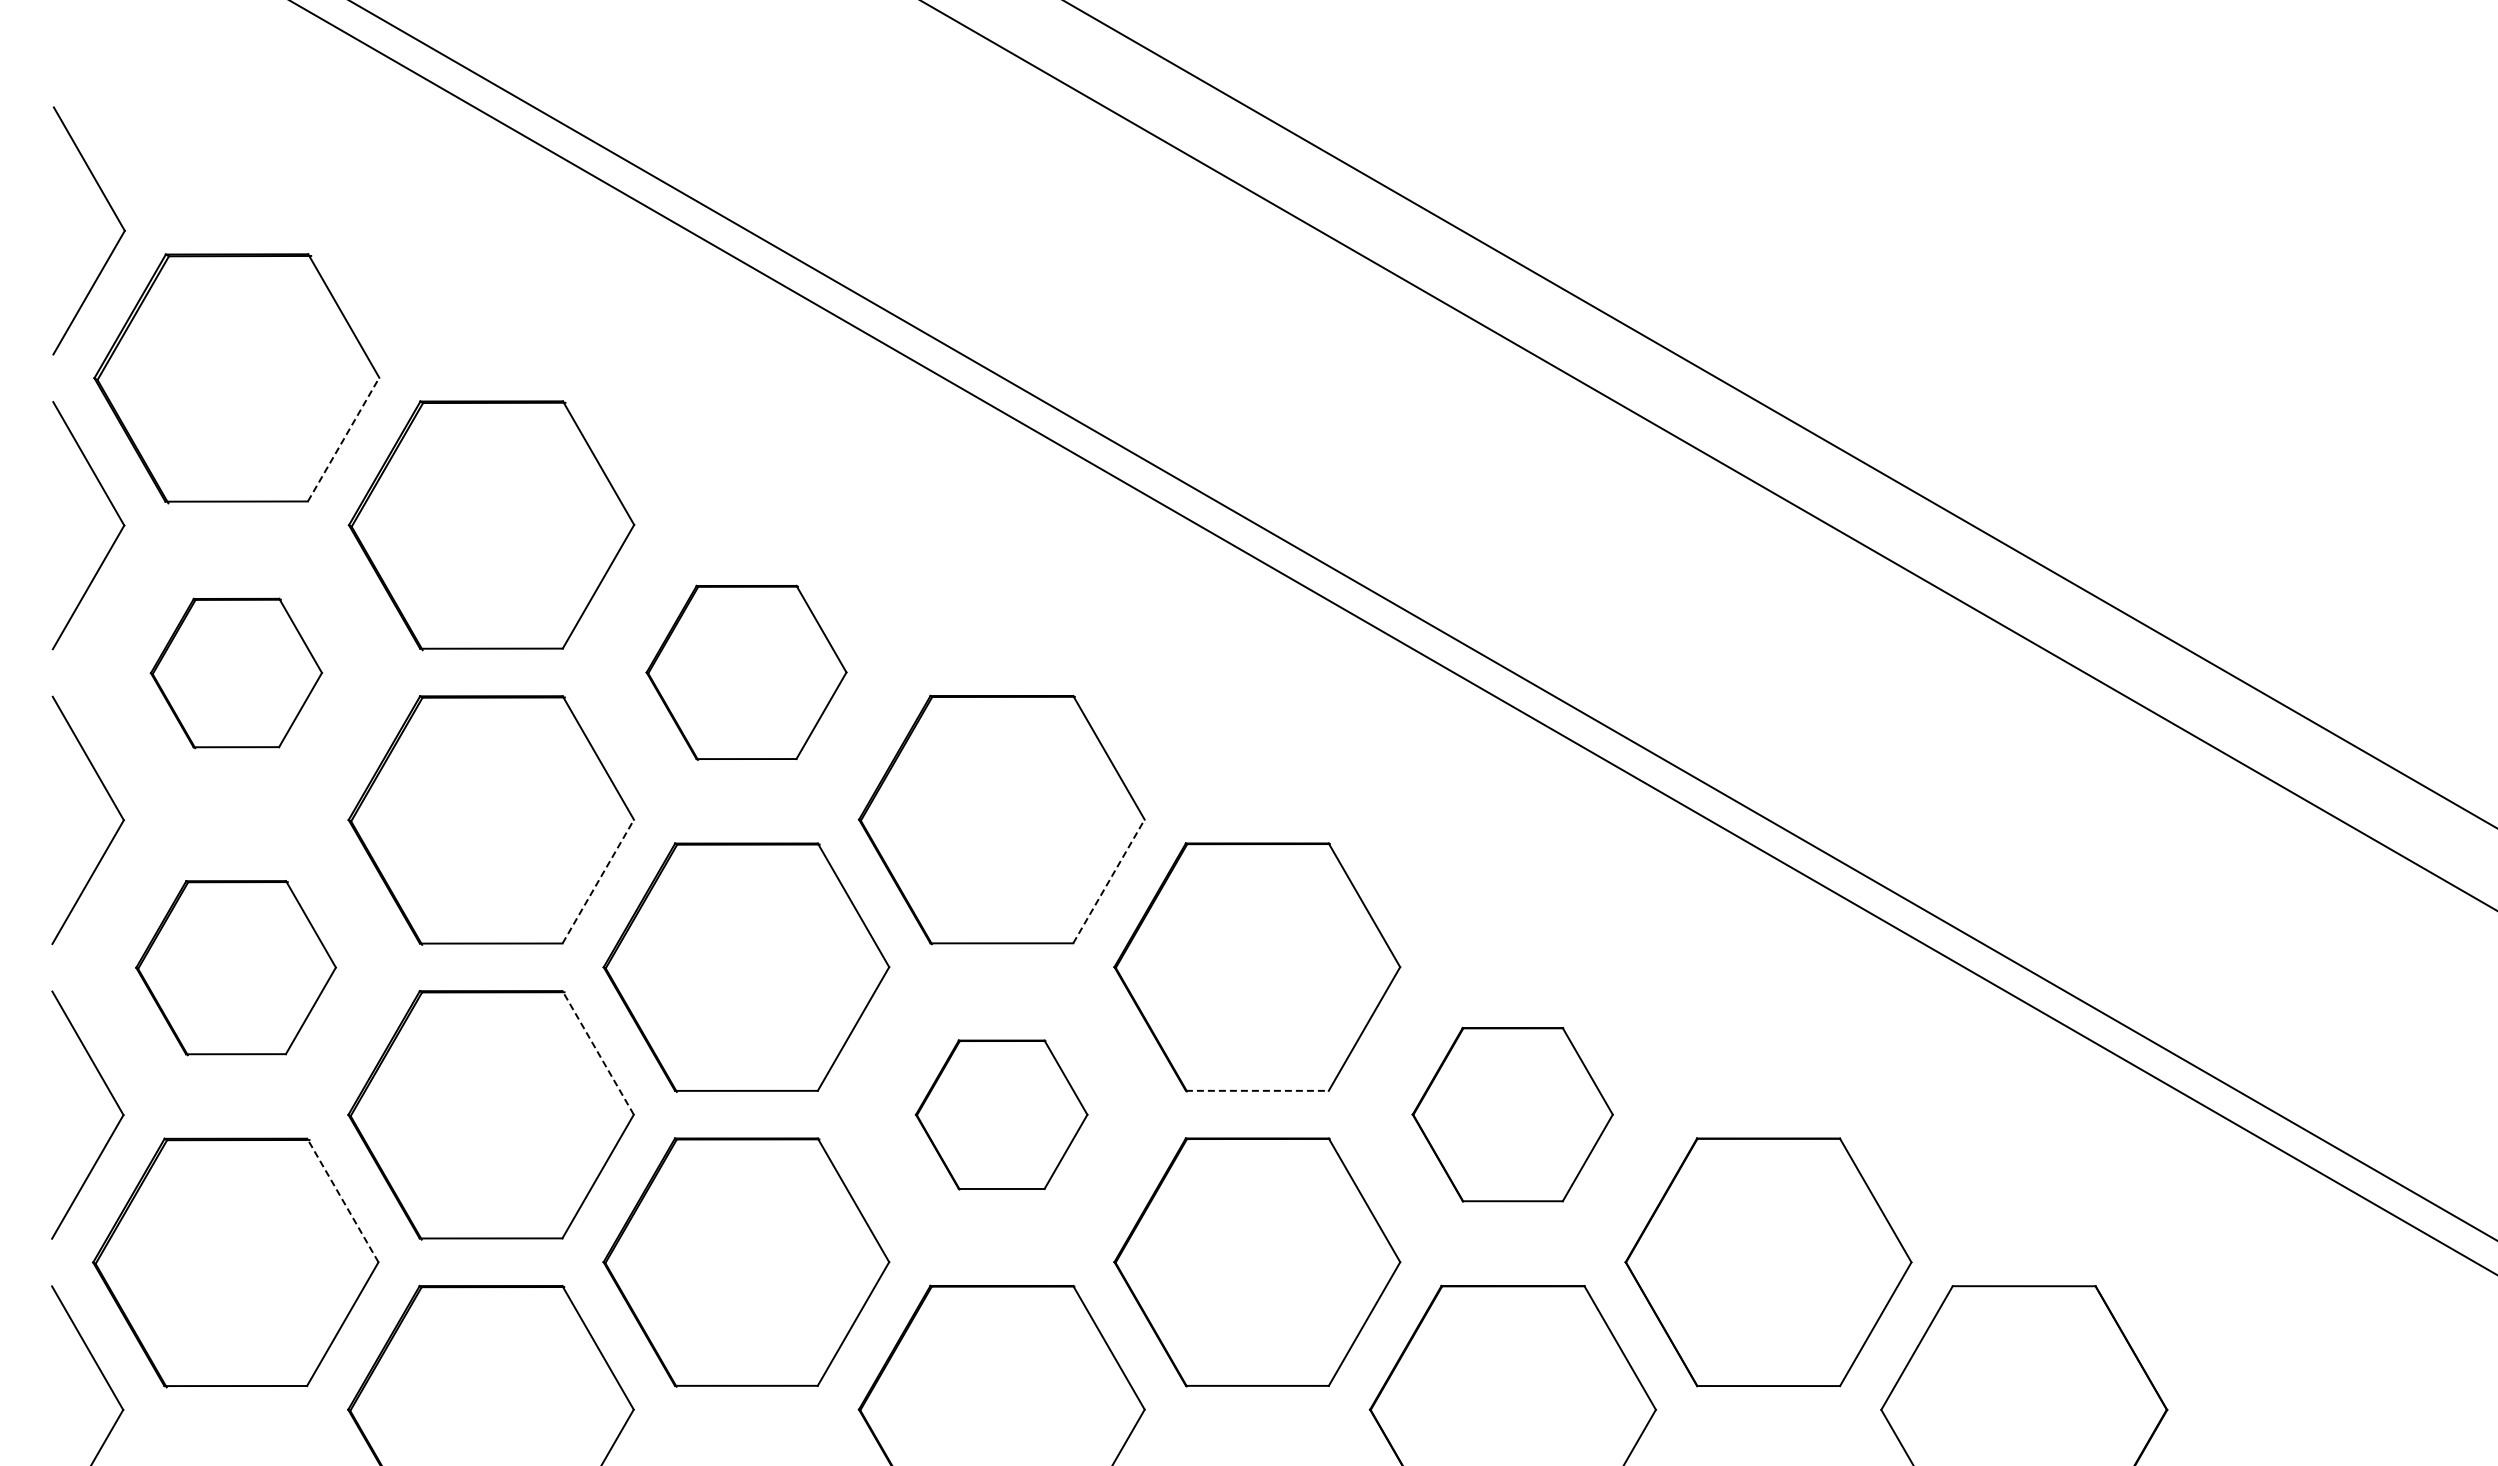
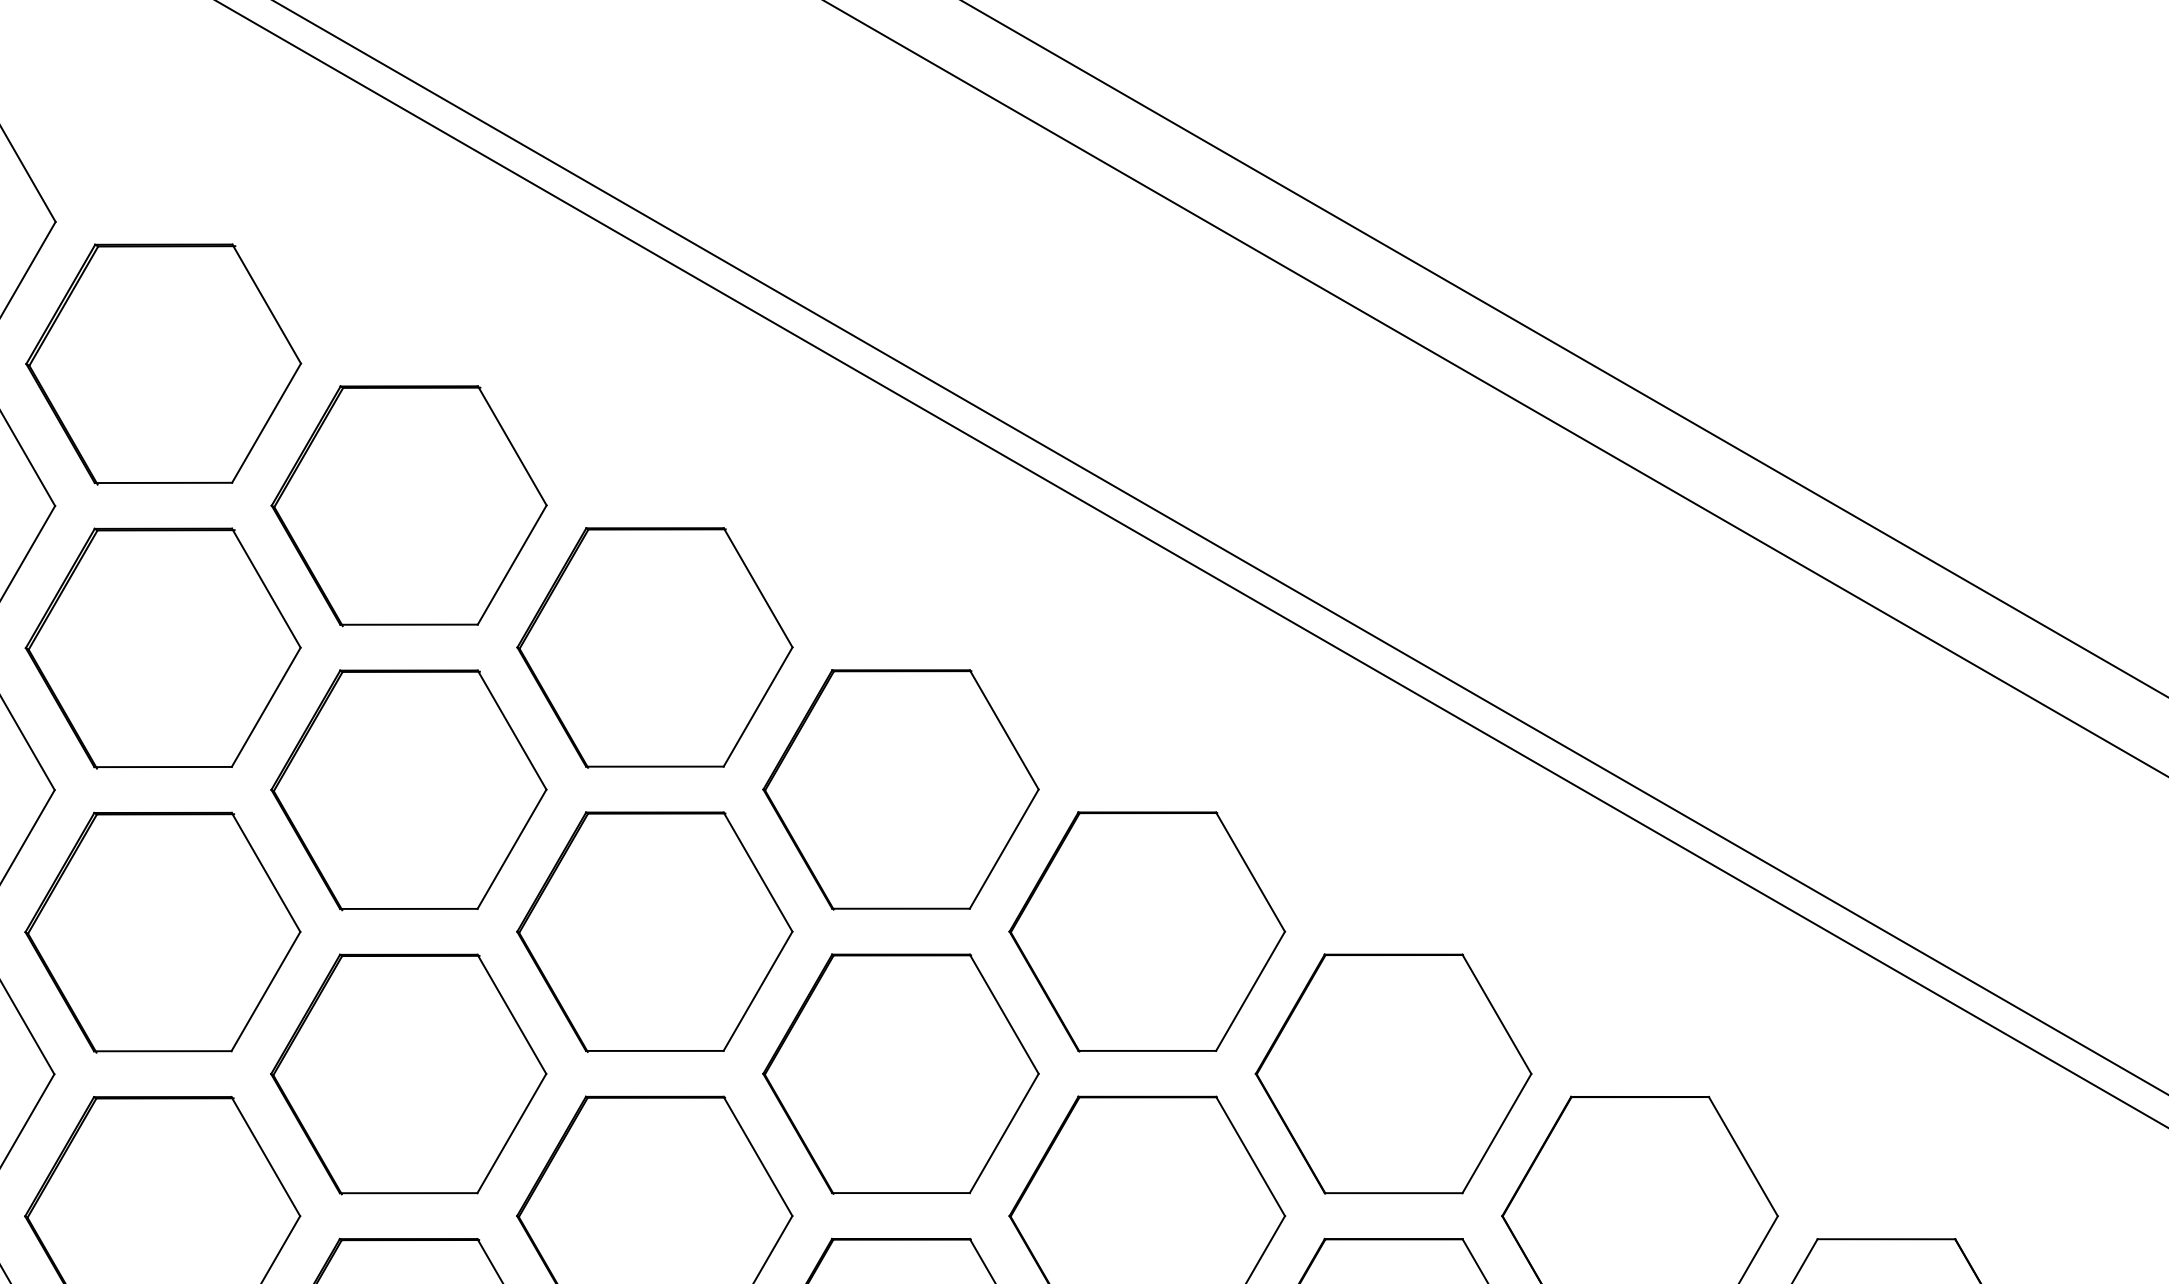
line: (343, 439) -> (266, 423), dashed -> solid
part: (746, 672) -> (654, 647), size x1.43
part: (236, 673) -> (163, 648), size x1.67
line: (598, 881) -> (512, 849), dashed -> solid
line: (1109, 881) -> (1004, 849), dashed -> solid
part: (235, 967) -> (162, 932), size x1.43
line: (597, 1052) -> (511, 1013), dashed -> solid
line: (1257, 1090) -> (1147, 1050), dashed -> solid
part: (1001, 1114) -> (900, 1073), size x1.67
part: (1512, 1114) -> (1393, 1073), size x1.43
line: (342, 1200) -> (265, 1156), dashed -> solid

